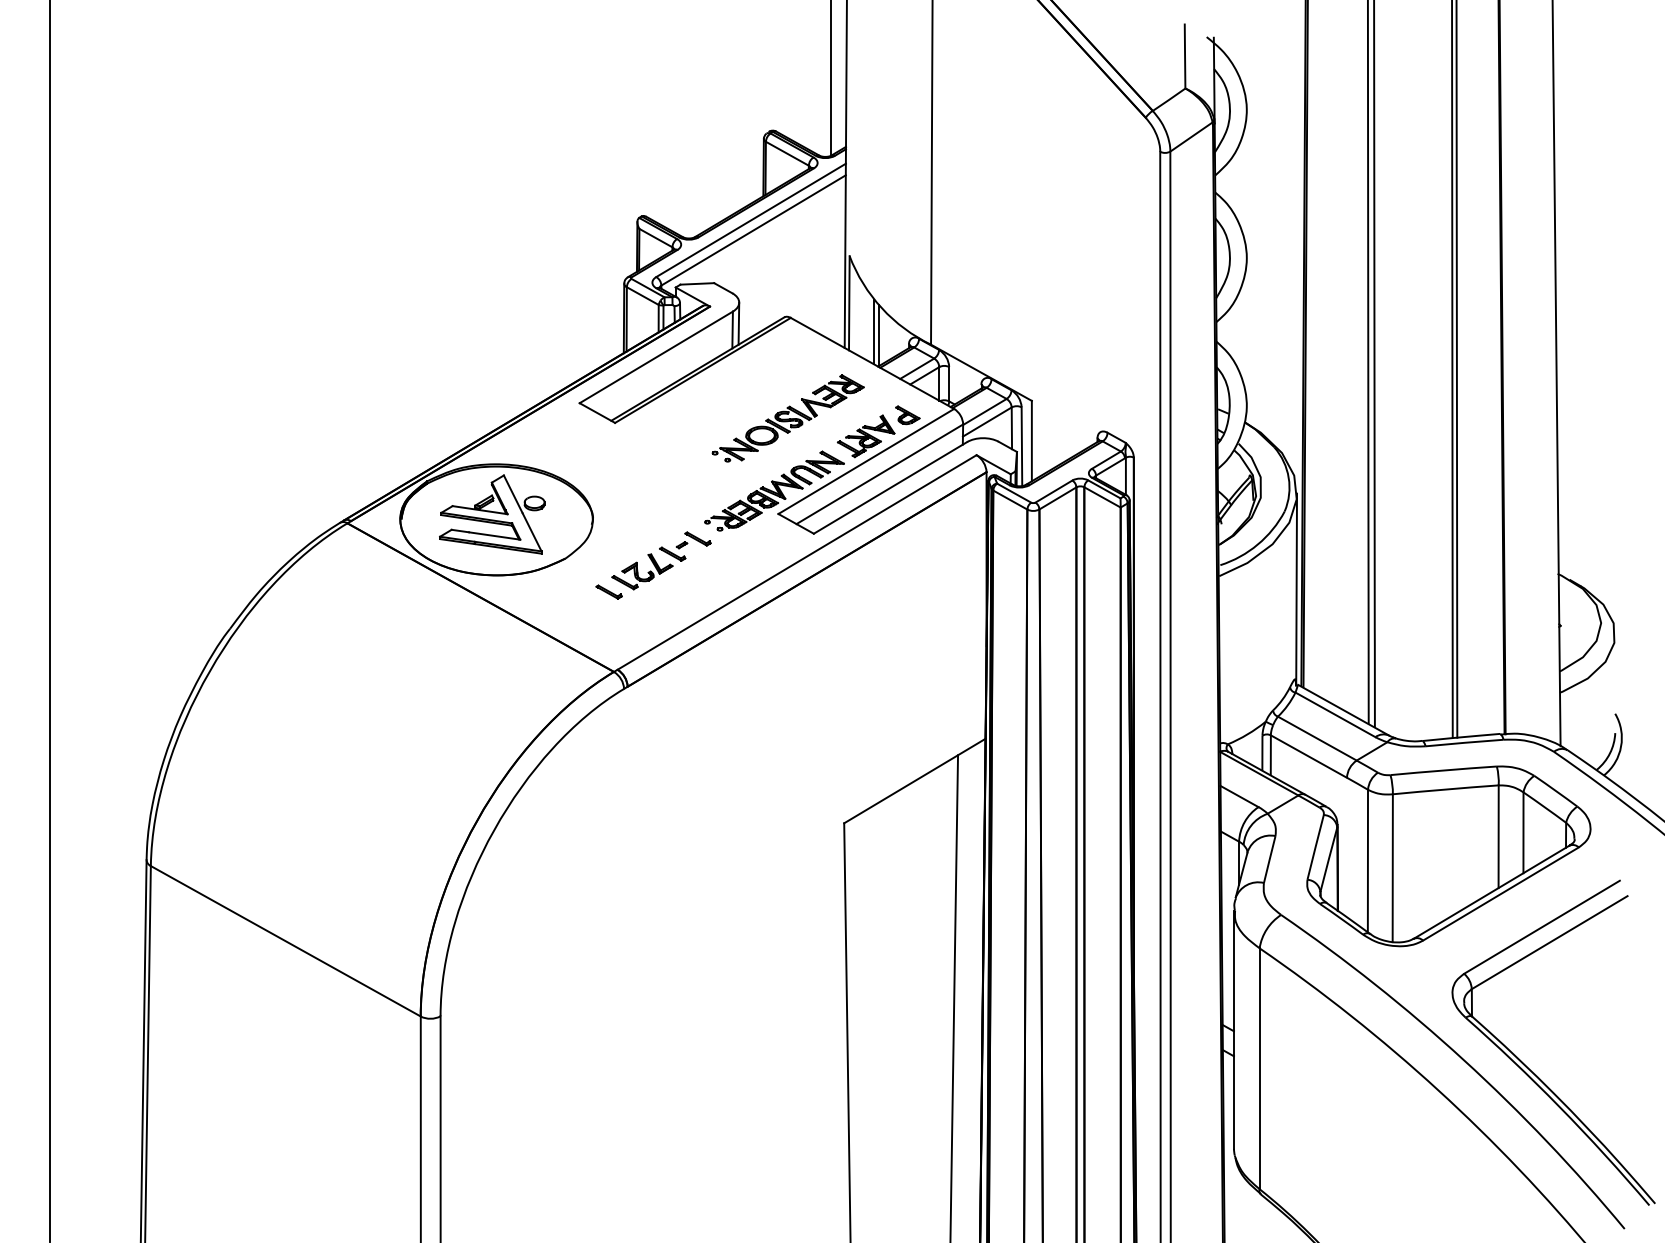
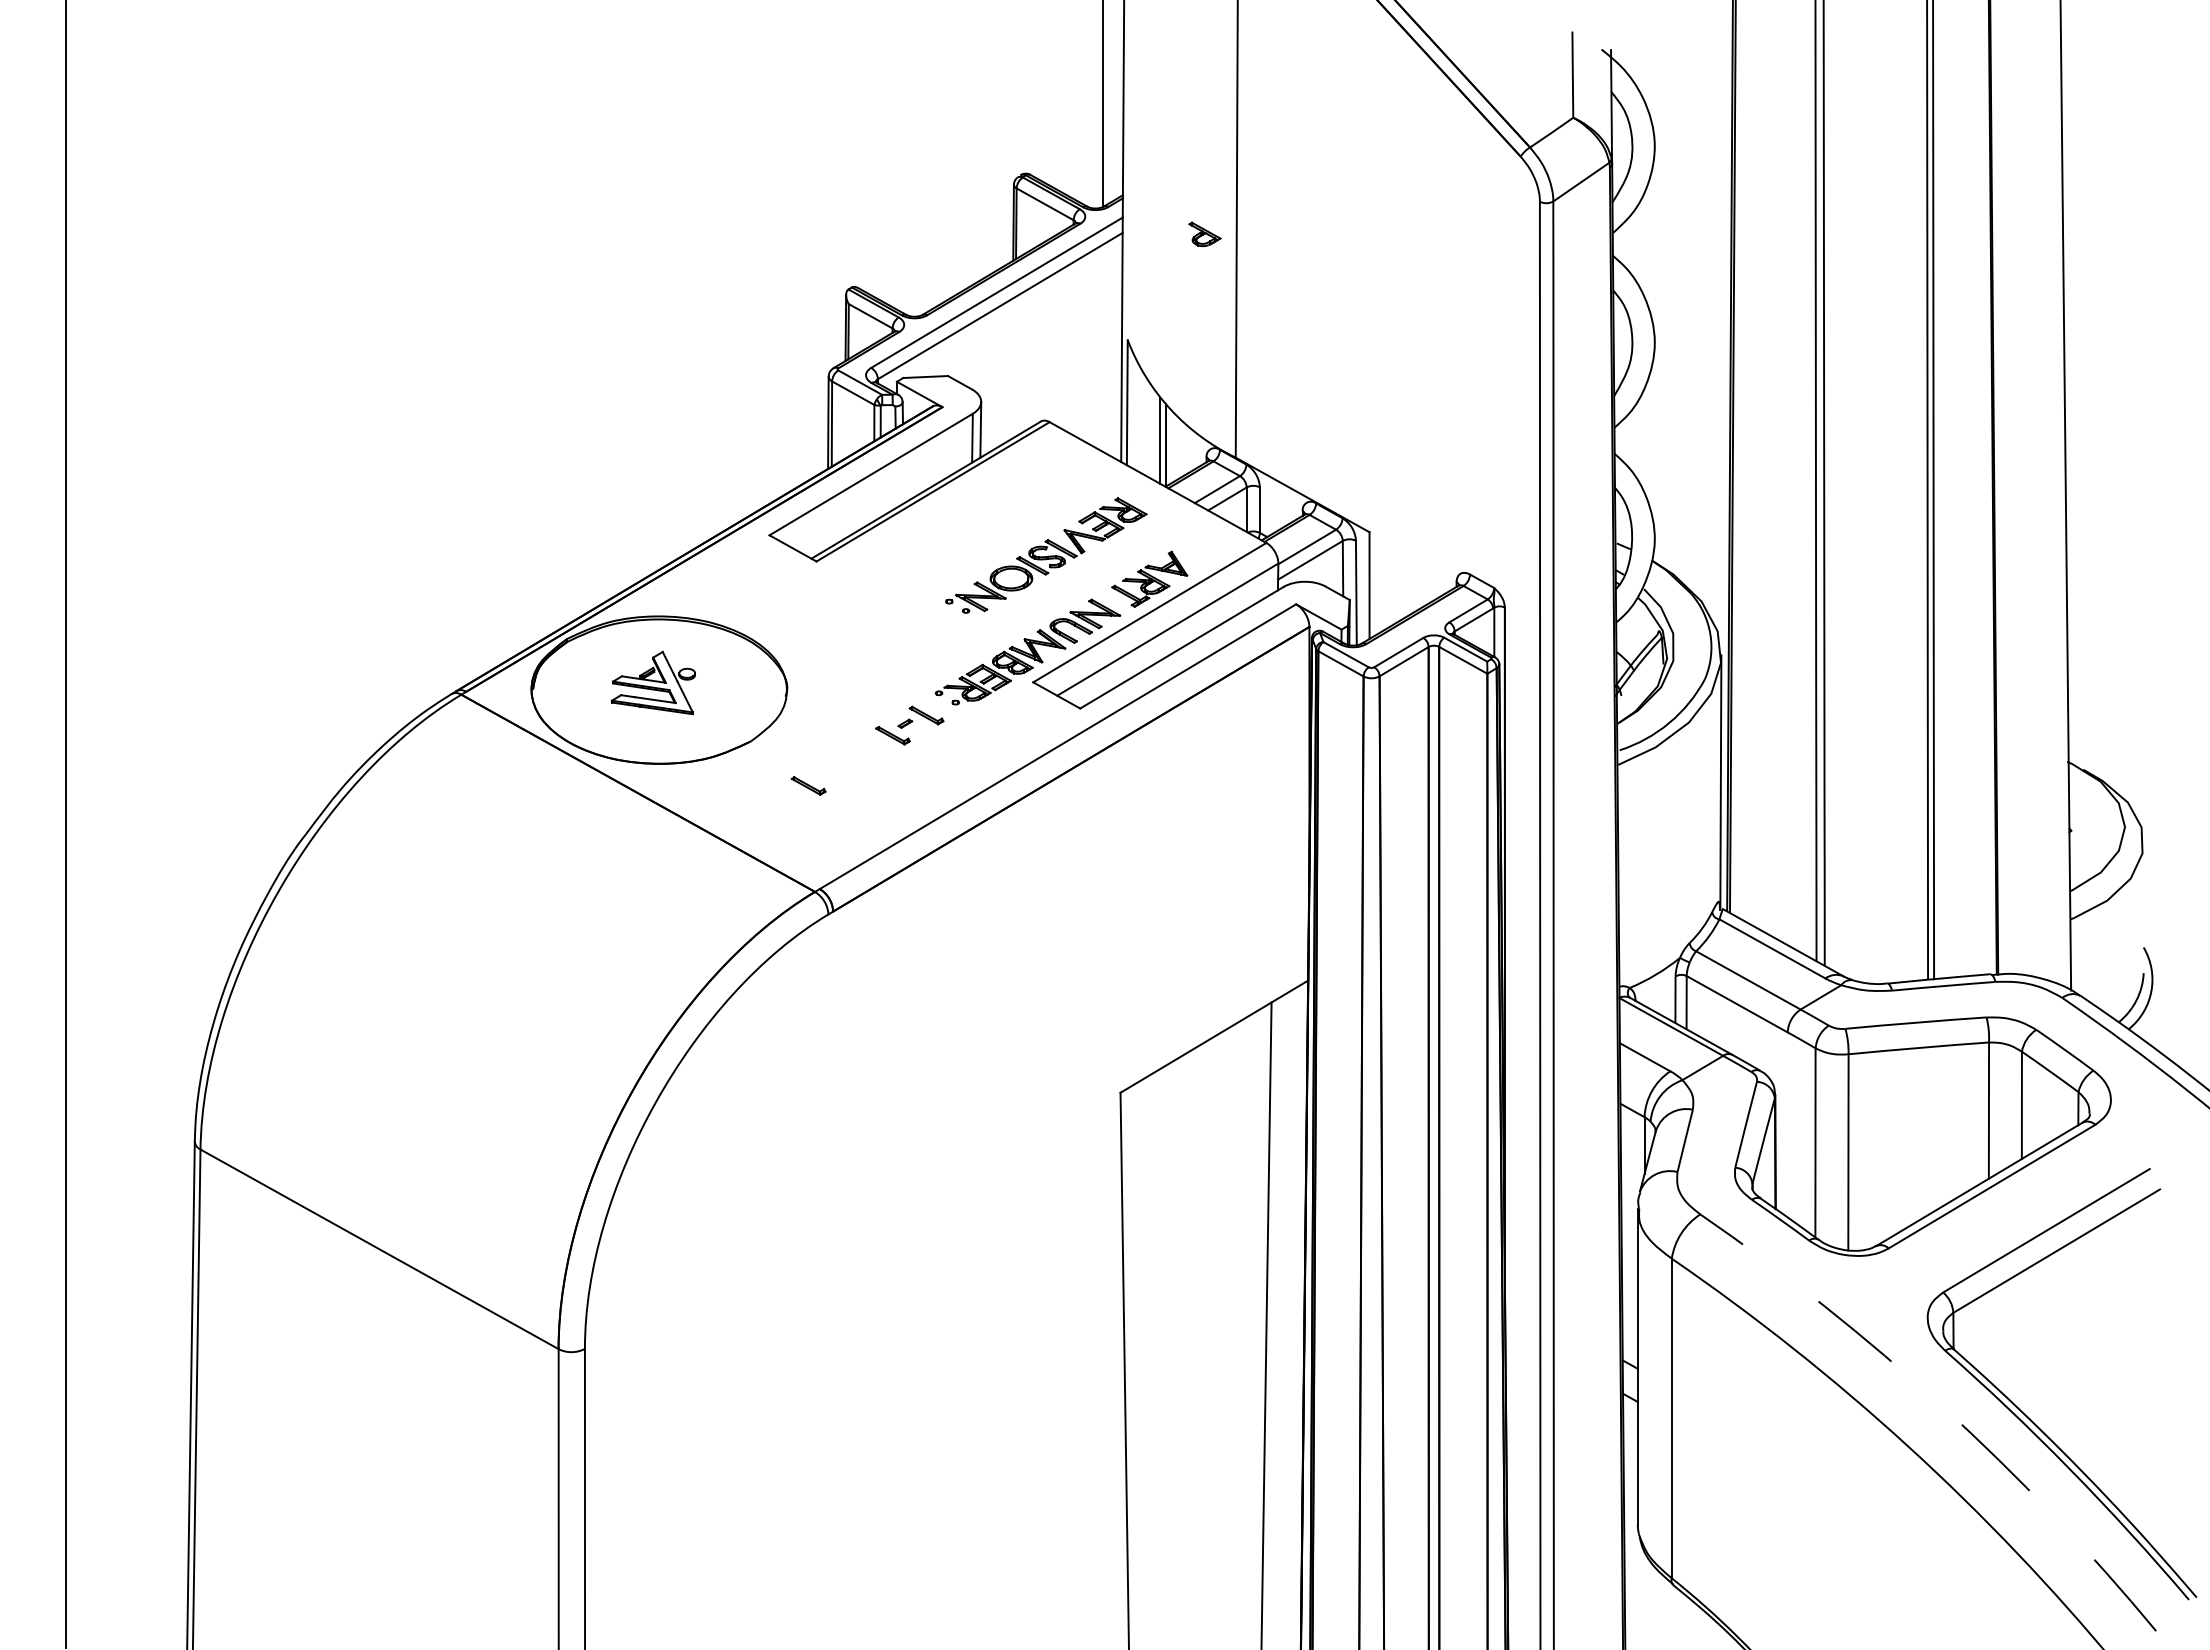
part: (907, 415) -> (1204, 234), moved
part: (492, 514) -> (653, 682), size x0.6
part: (642, 572) -> (852, 759), removed
arc: (1463, 1059) -> (1942, 1406), solid -> dashed

